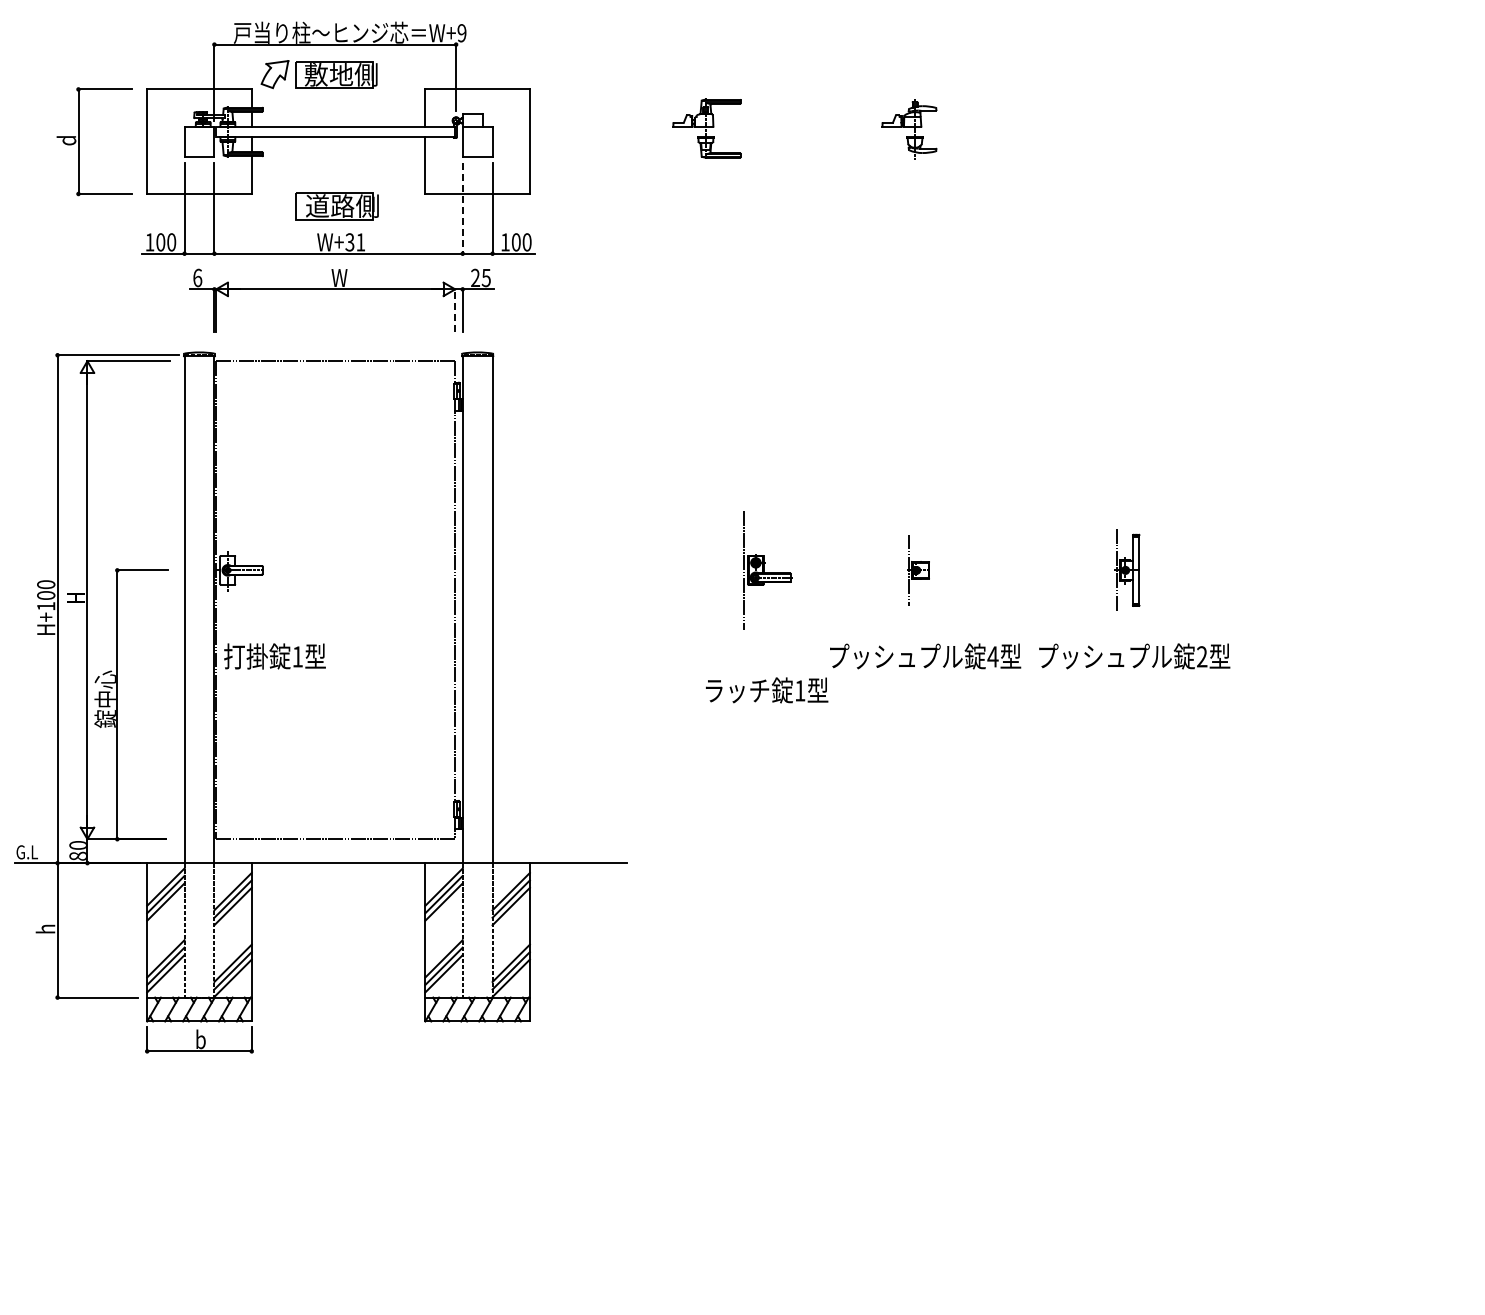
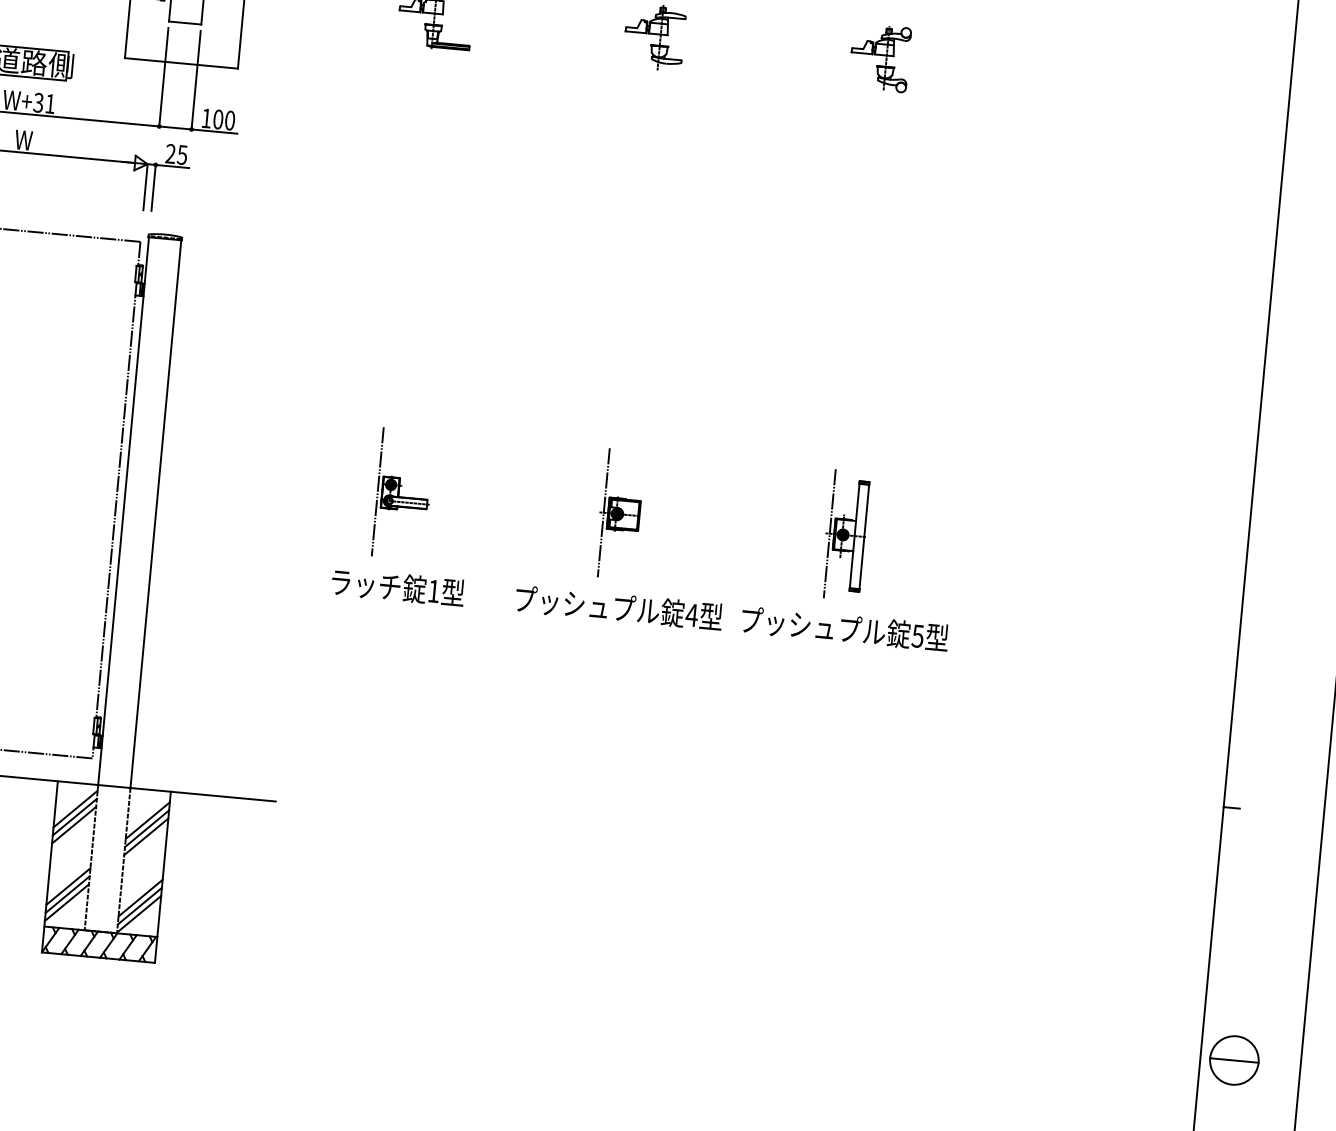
part: (1117, 129) -> (879, 57), added
line: (462, 208) -> (163, 77), dashed -> solid
line: (455, 309) -> (145, 185), dashed -> solid
part: (767, 570) -> (402, 494), moved
part: (918, 570) -> (620, 514), size x1.67
part: (1127, 570) -> (845, 535), size x1.43
text: (1201, 656) -> (917, 635), 2 -> 5
text: (767, 690) -> (398, 587), moved

